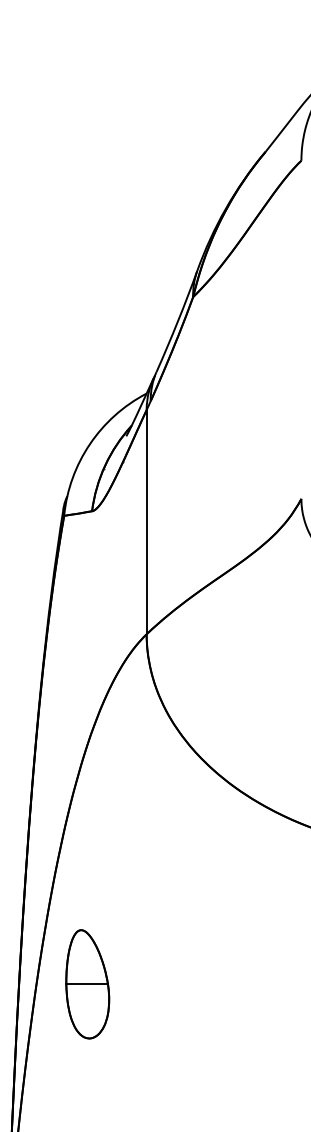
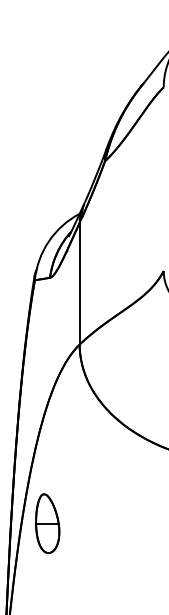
part: (87, 983) -> (47, 523), moved

